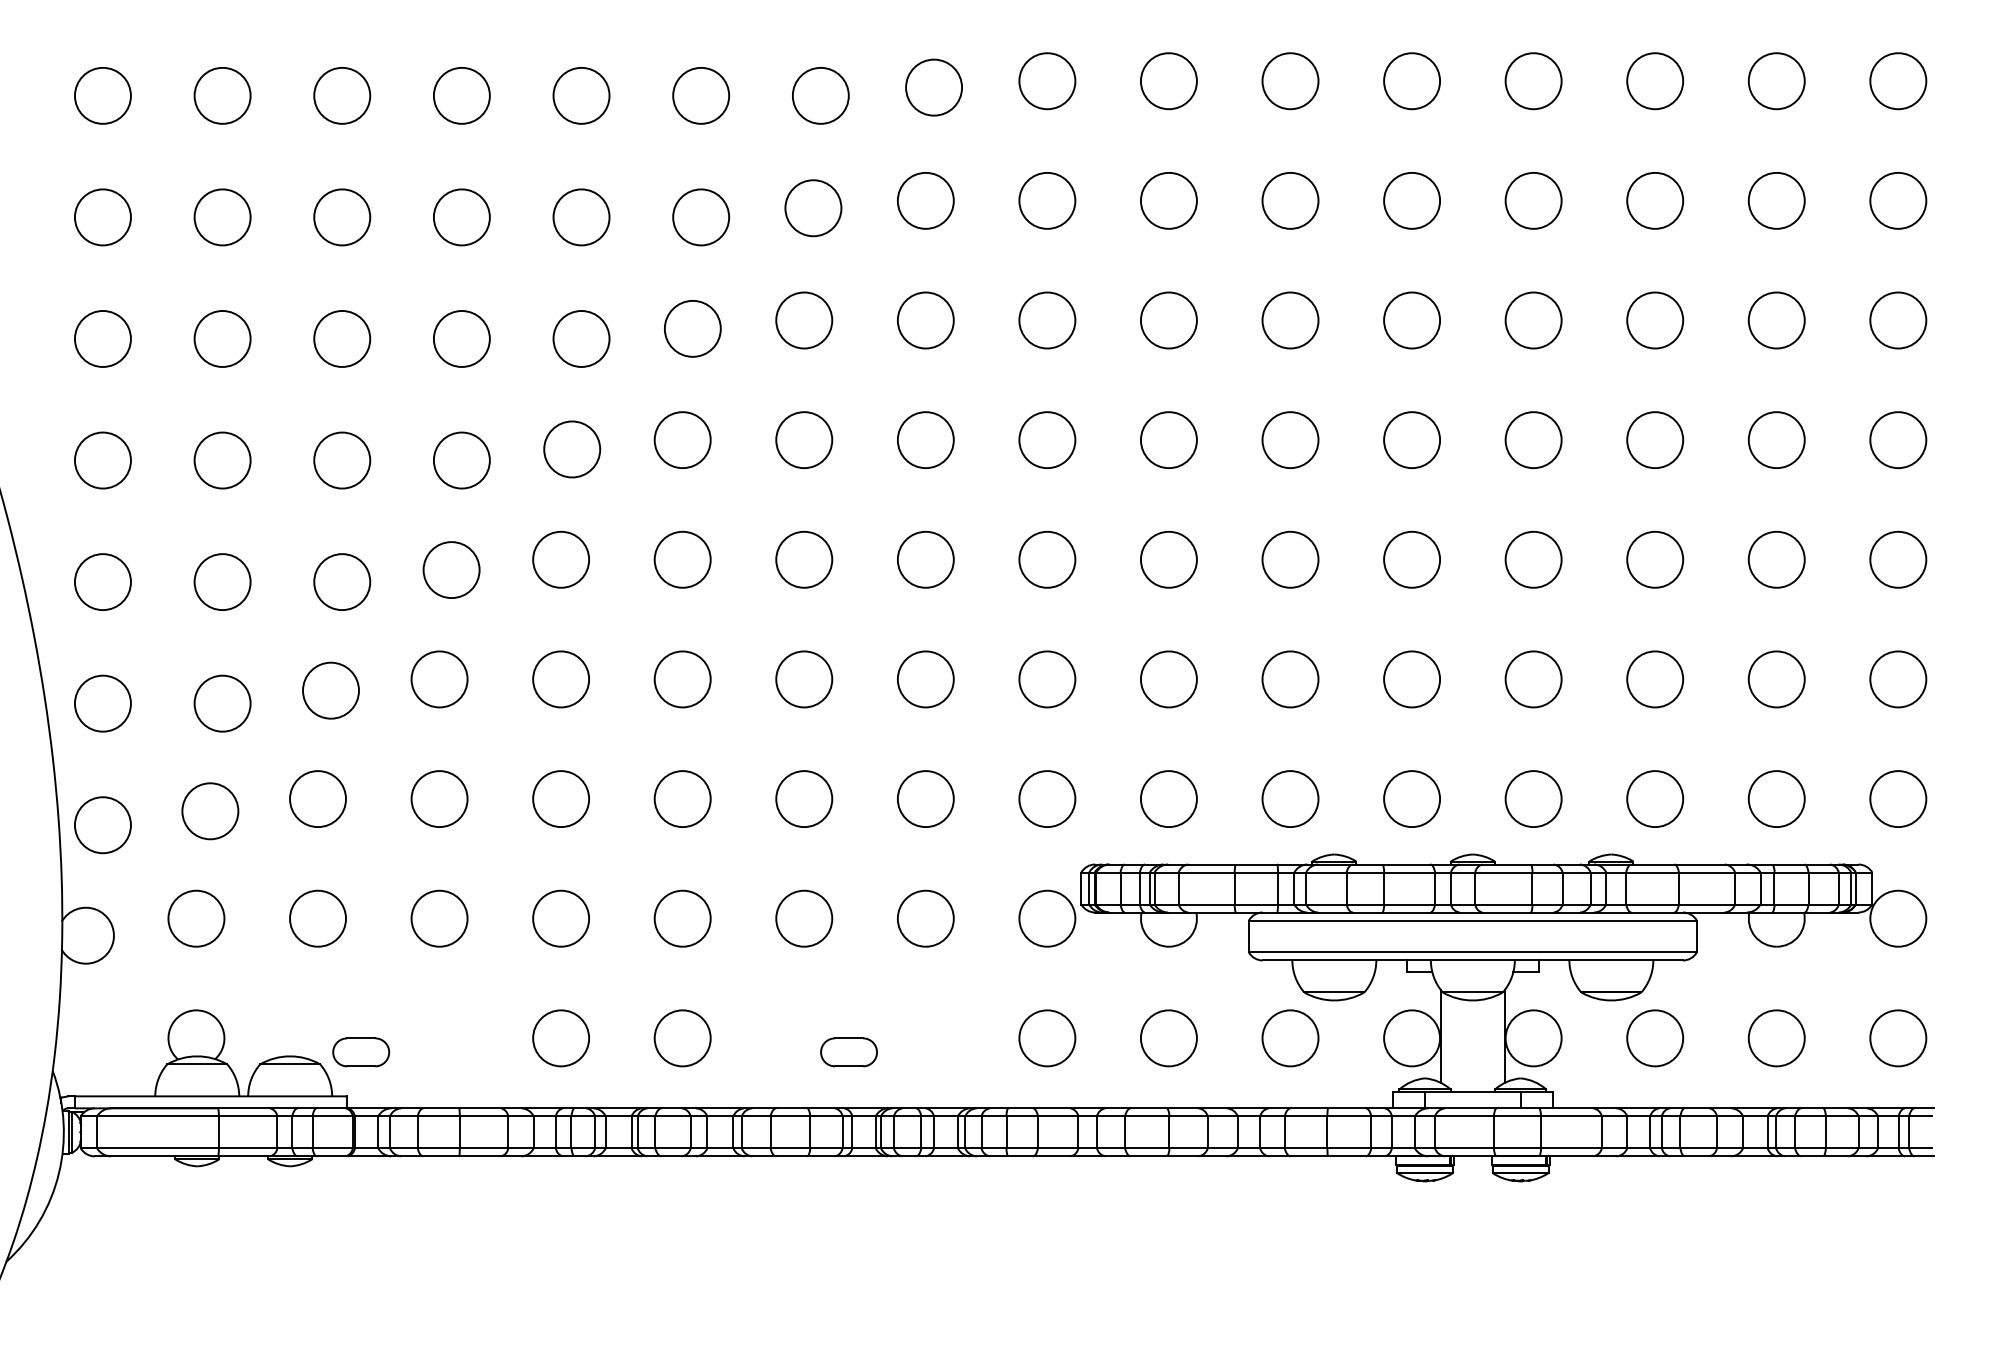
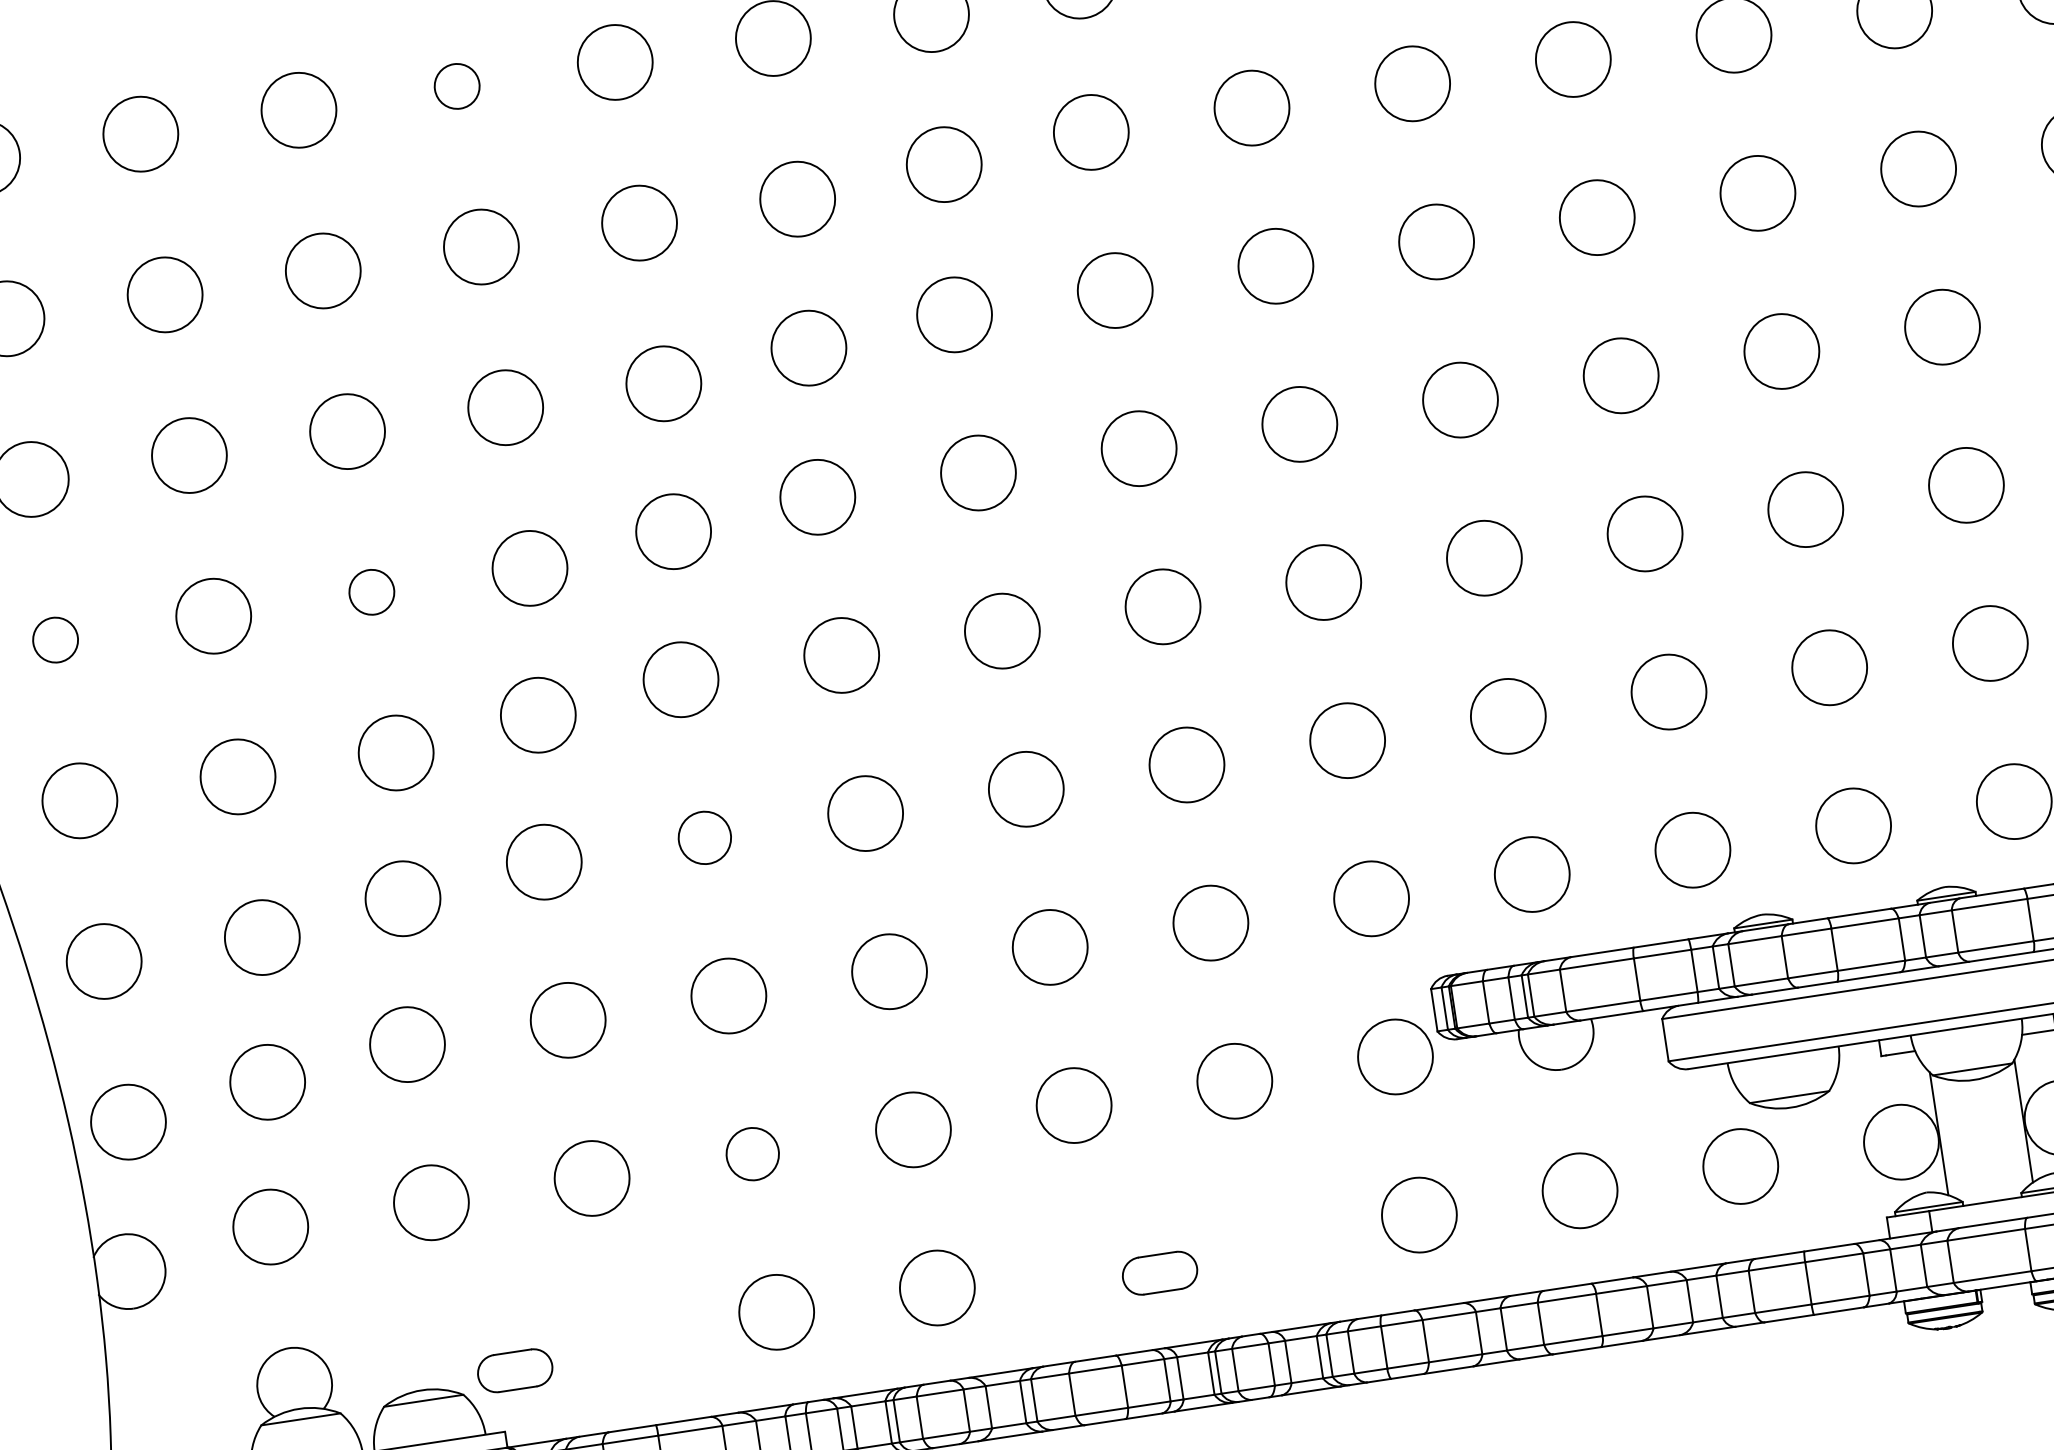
circle: (461, 95) -> (456, 85), size x0.6
circle: (102, 460) -> (54, 640), size x0.6
circle: (342, 460) -> (372, 592), size x0.6
circle: (560, 679) -> (704, 838), size x0.7
circle: (561, 918) -> (753, 1153), size x0.7

